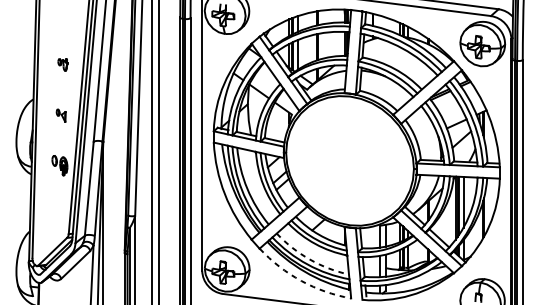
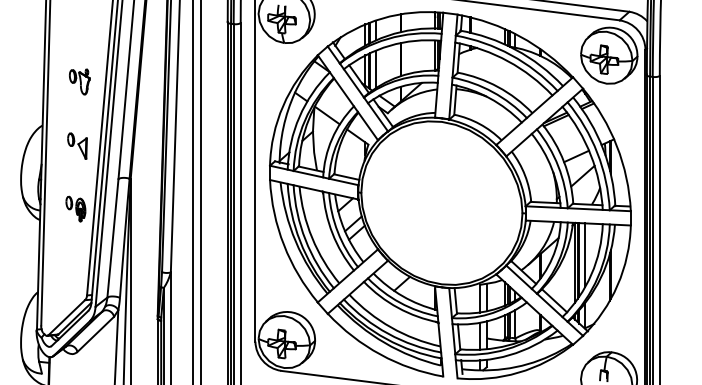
part: (62, 64) -> (79, 81), size x1.67
part: (61, 115) -> (77, 145), size x1.67
arc: (310, 259) -> (391, 327), dashed -> solid
arc: (301, 280) -> (380, 354), dashed -> solid

